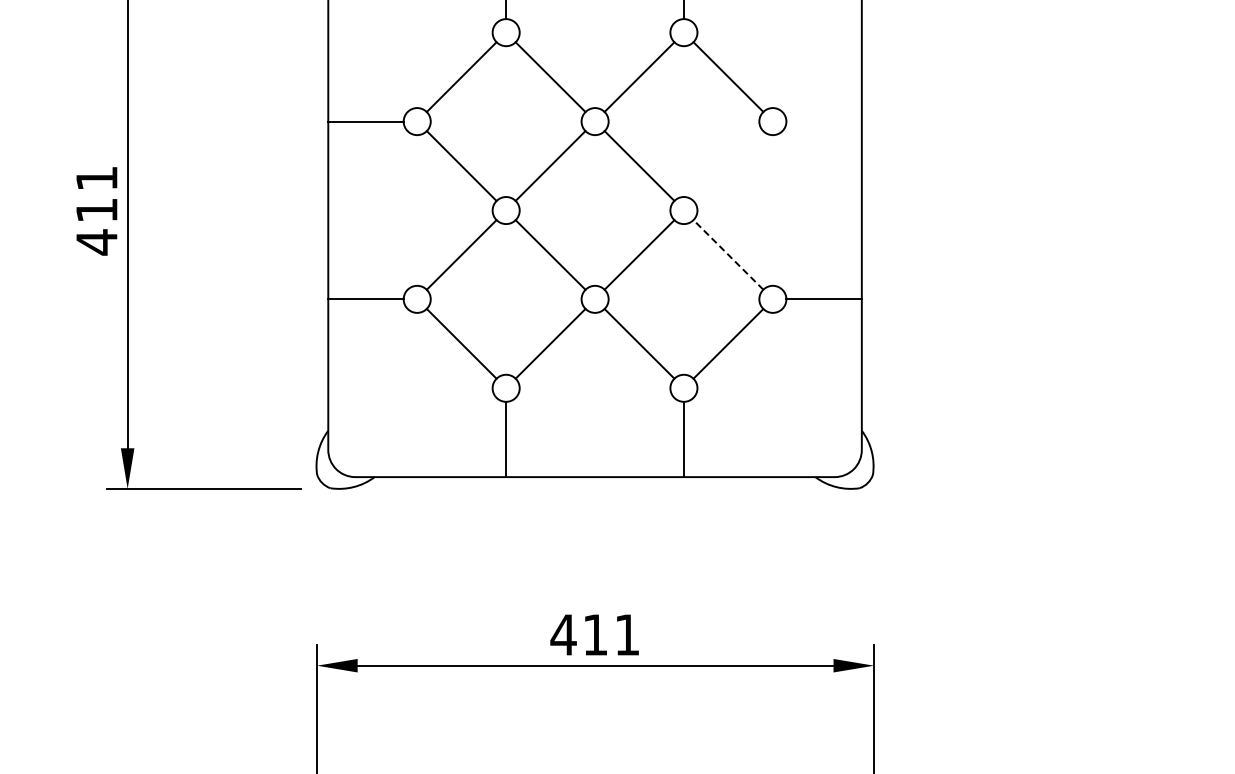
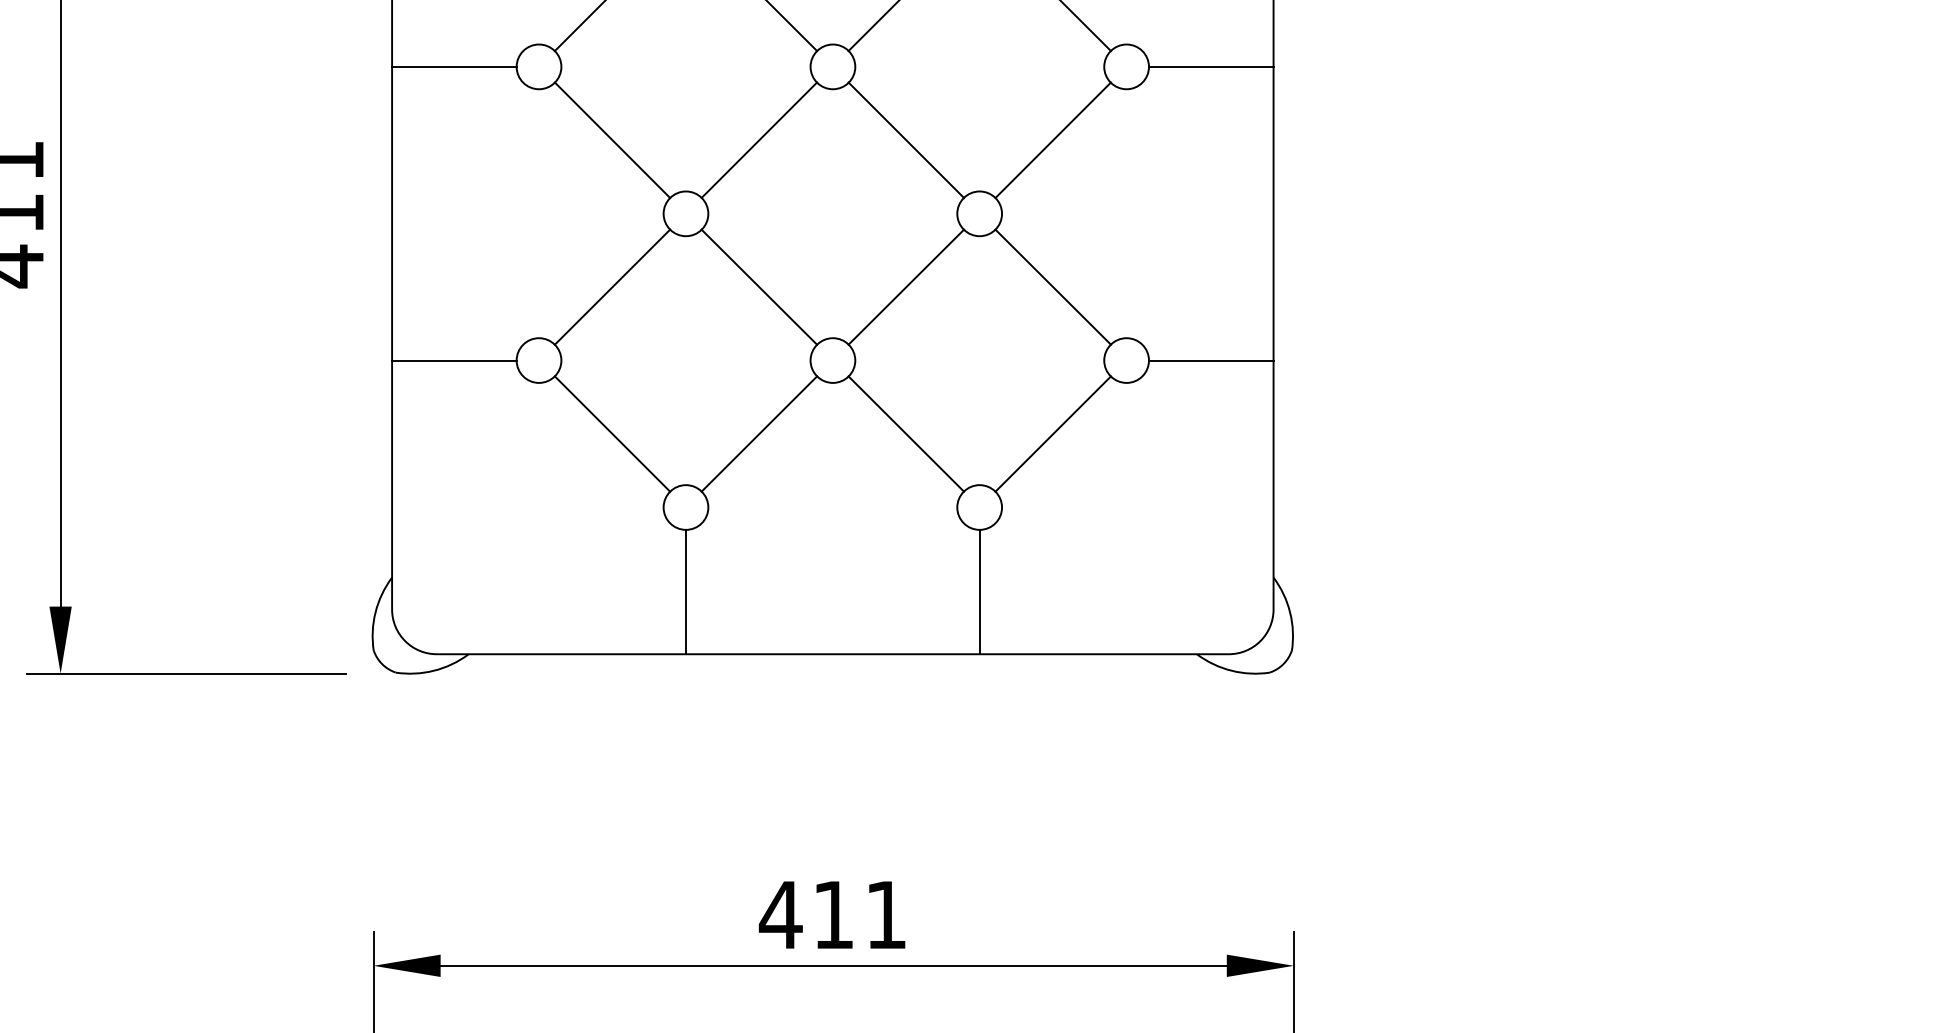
line: (823, 121) -> (1210, 66), added
line: (728, 165) -> (1053, 139), added
line: (728, 254) -> (1053, 286), dashed -> solid

